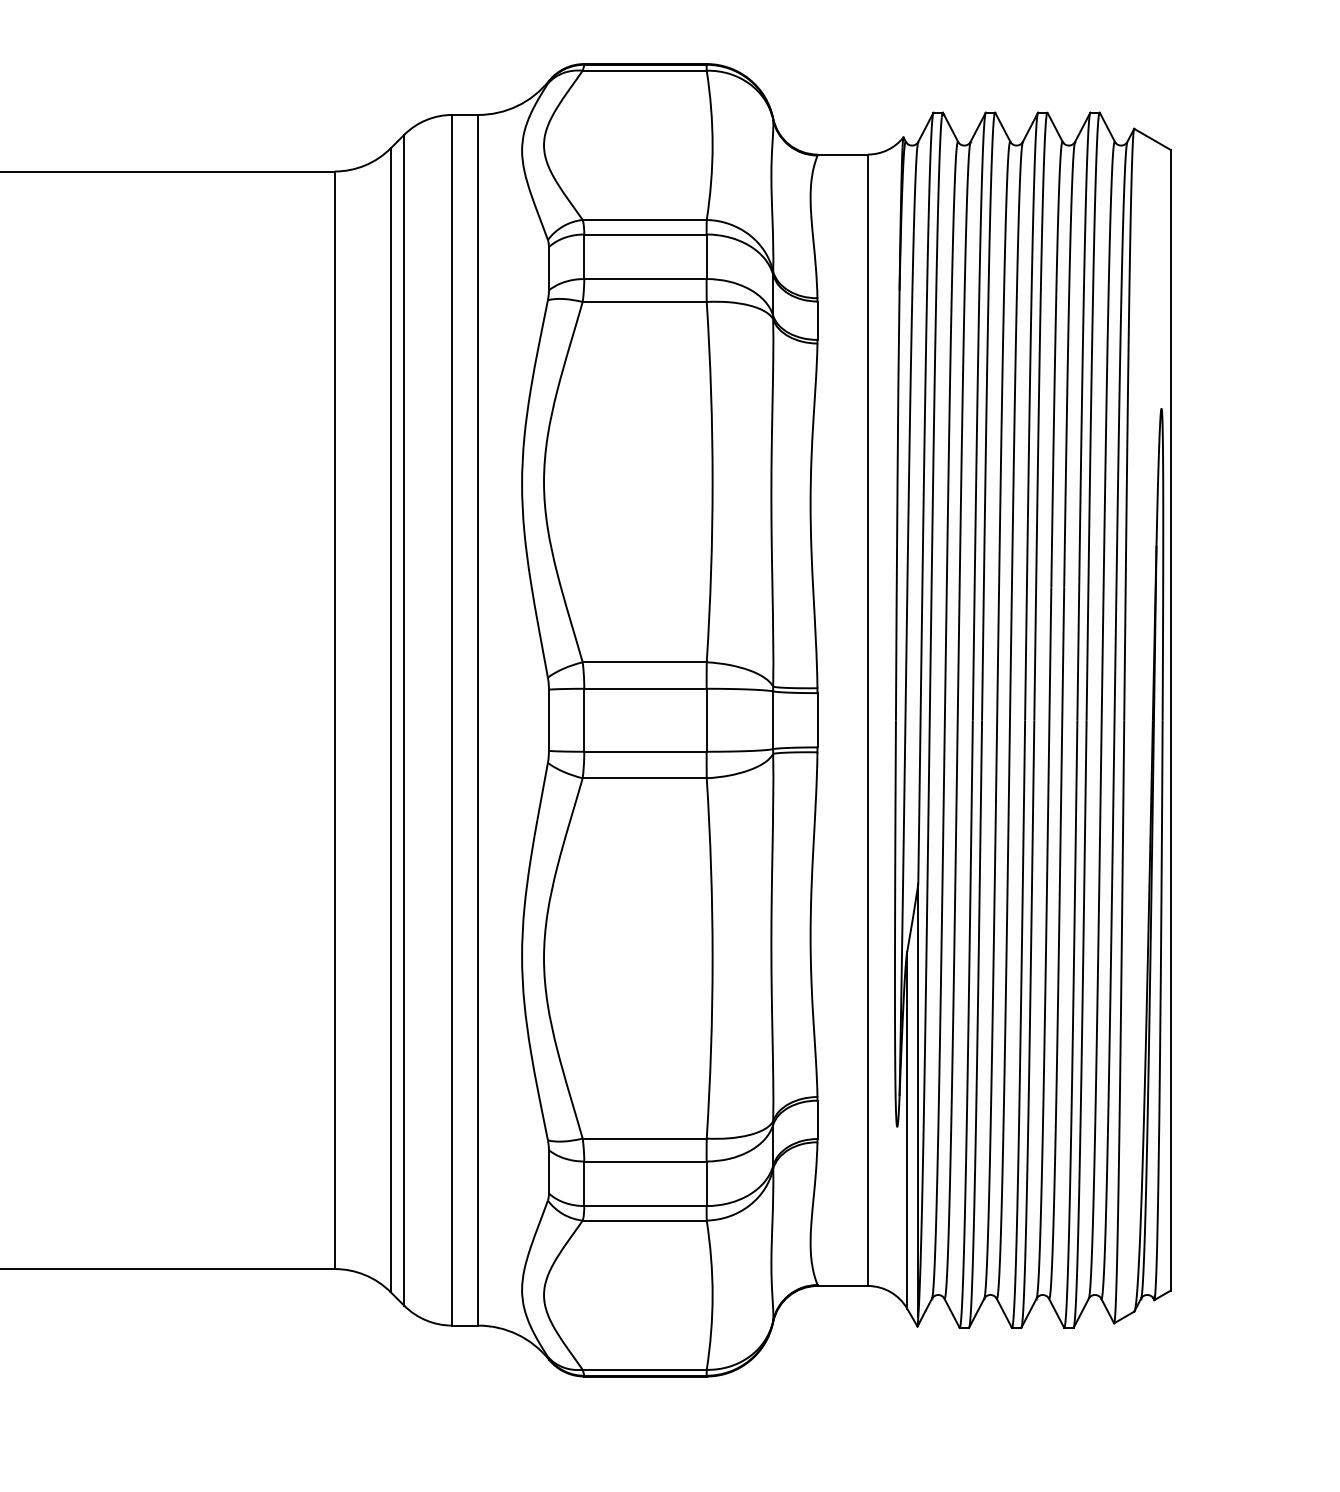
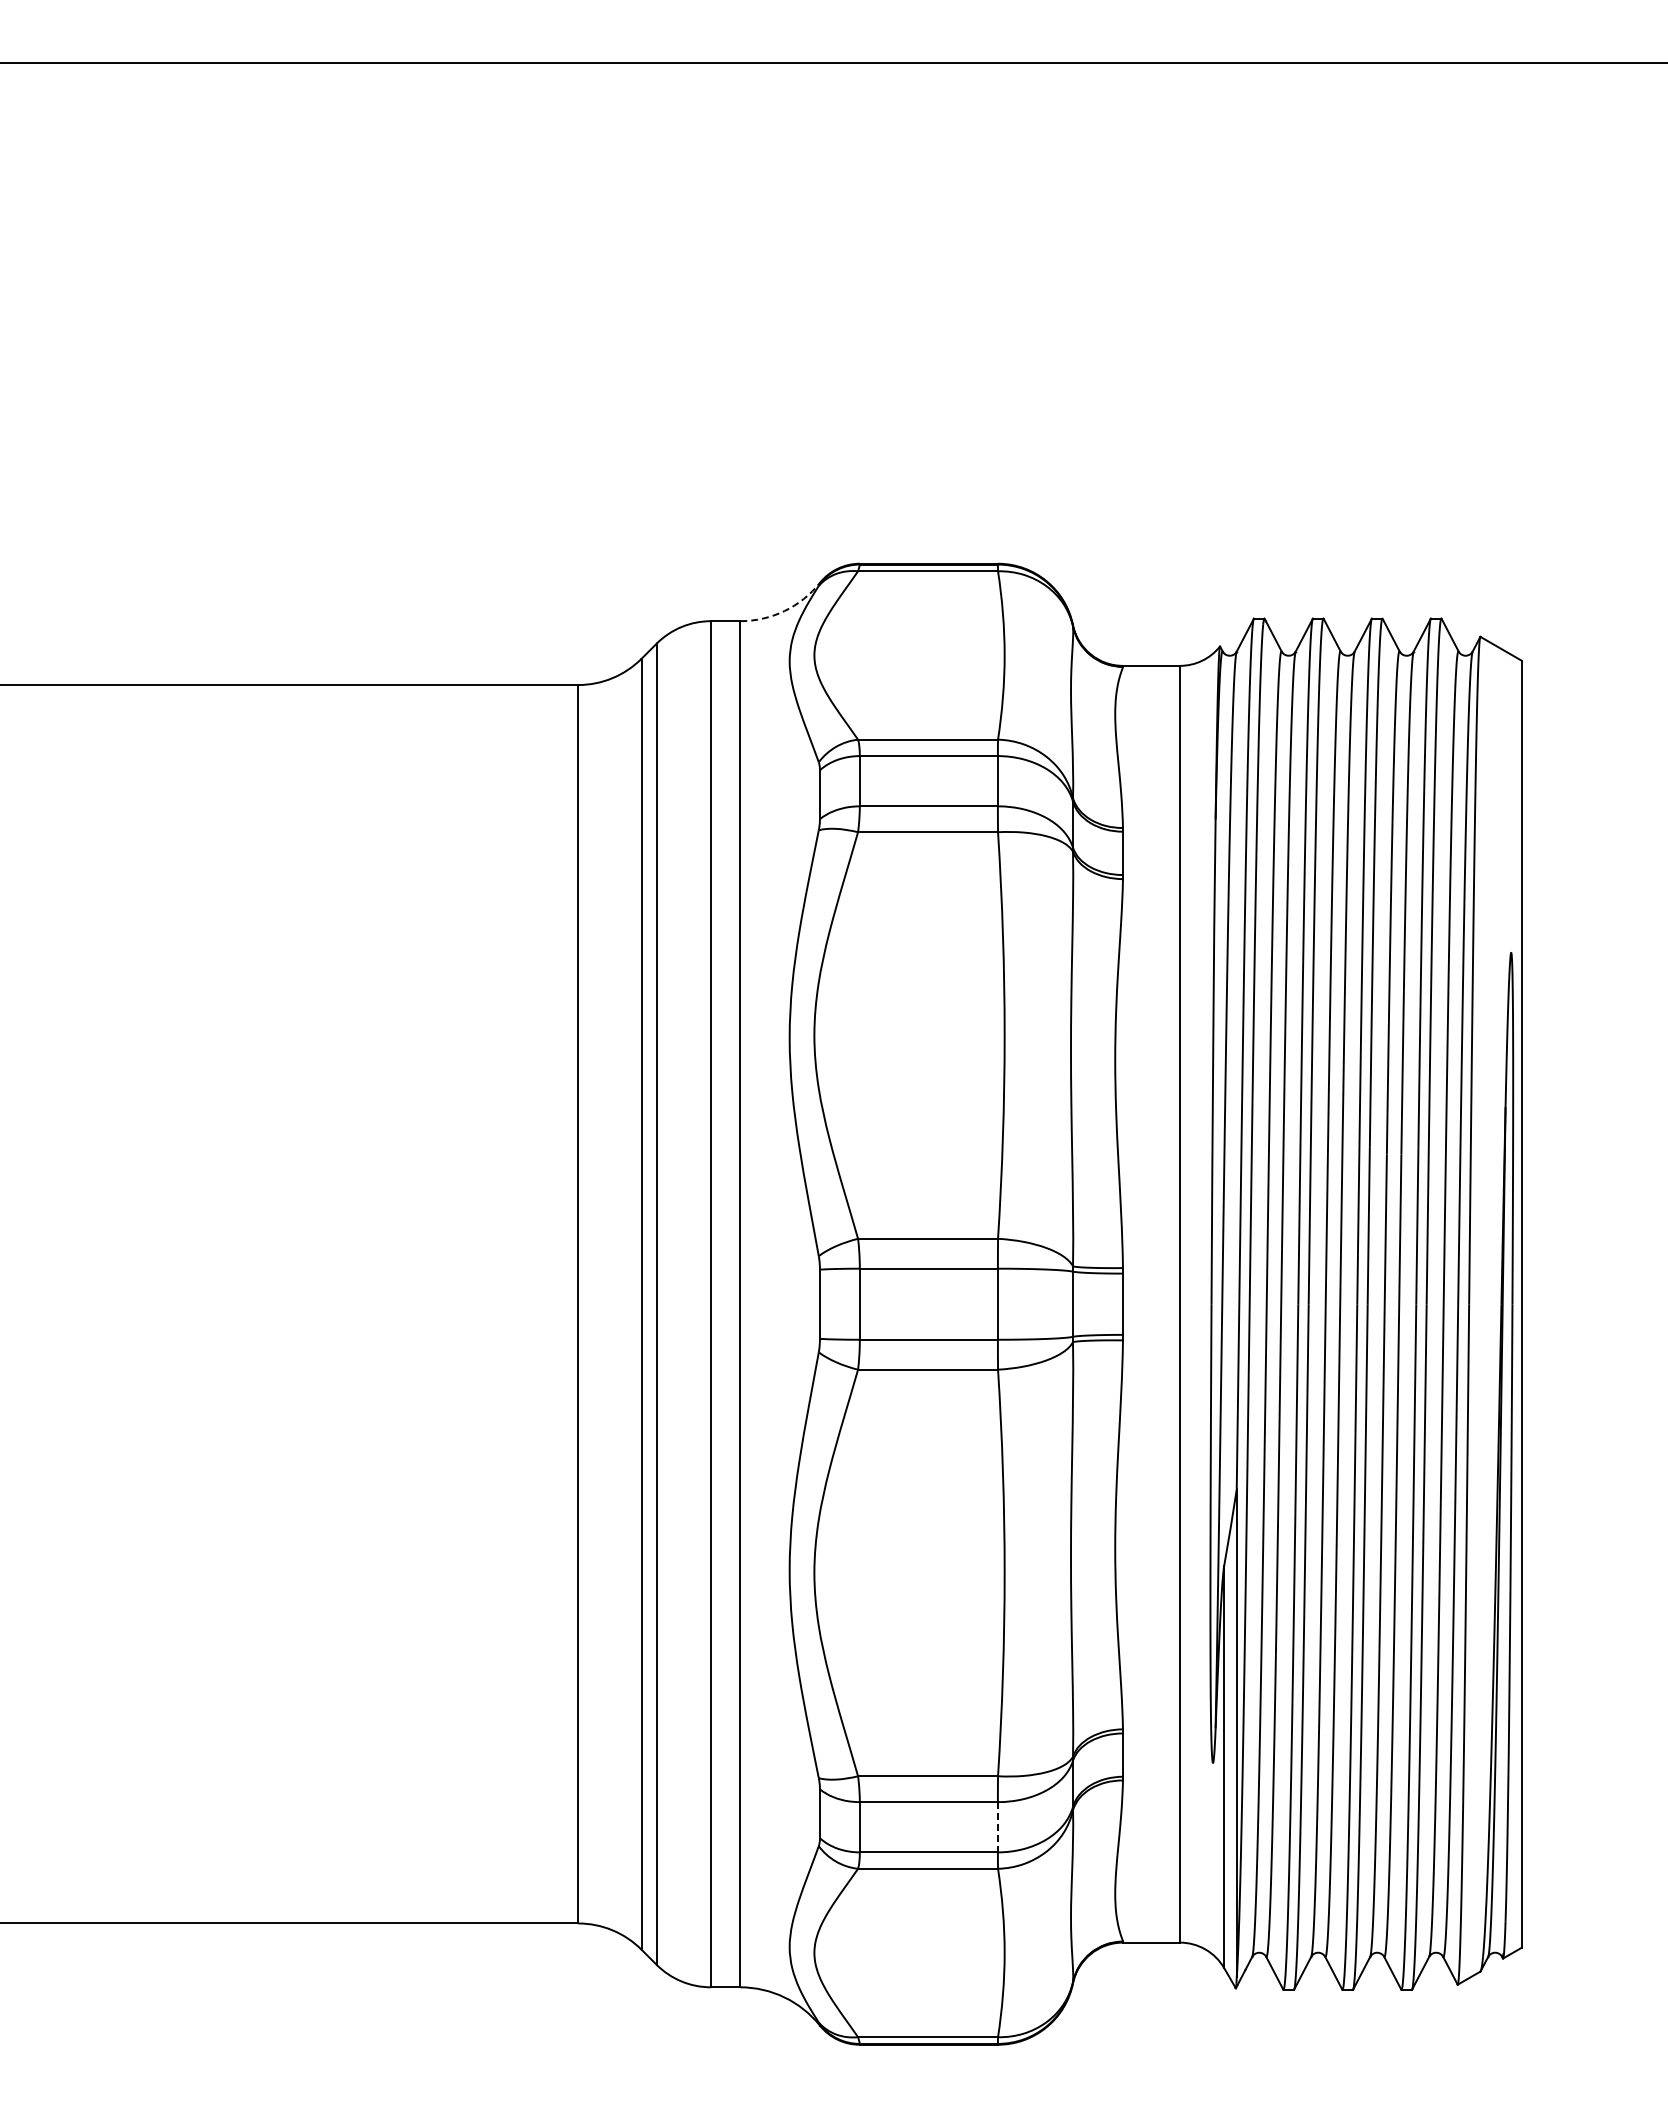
arc: (517, 106) -> (784, 611), solid -> dashed
line: (706, 1183) -> (997, 1827), solid -> dashed

